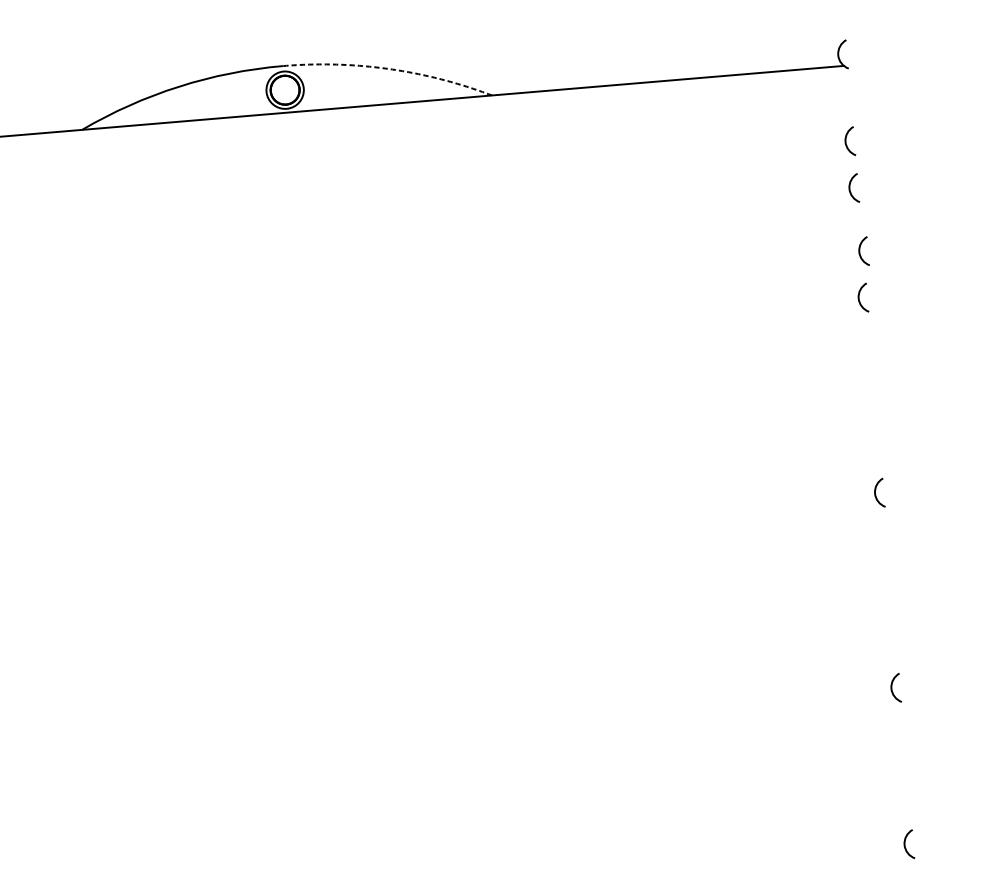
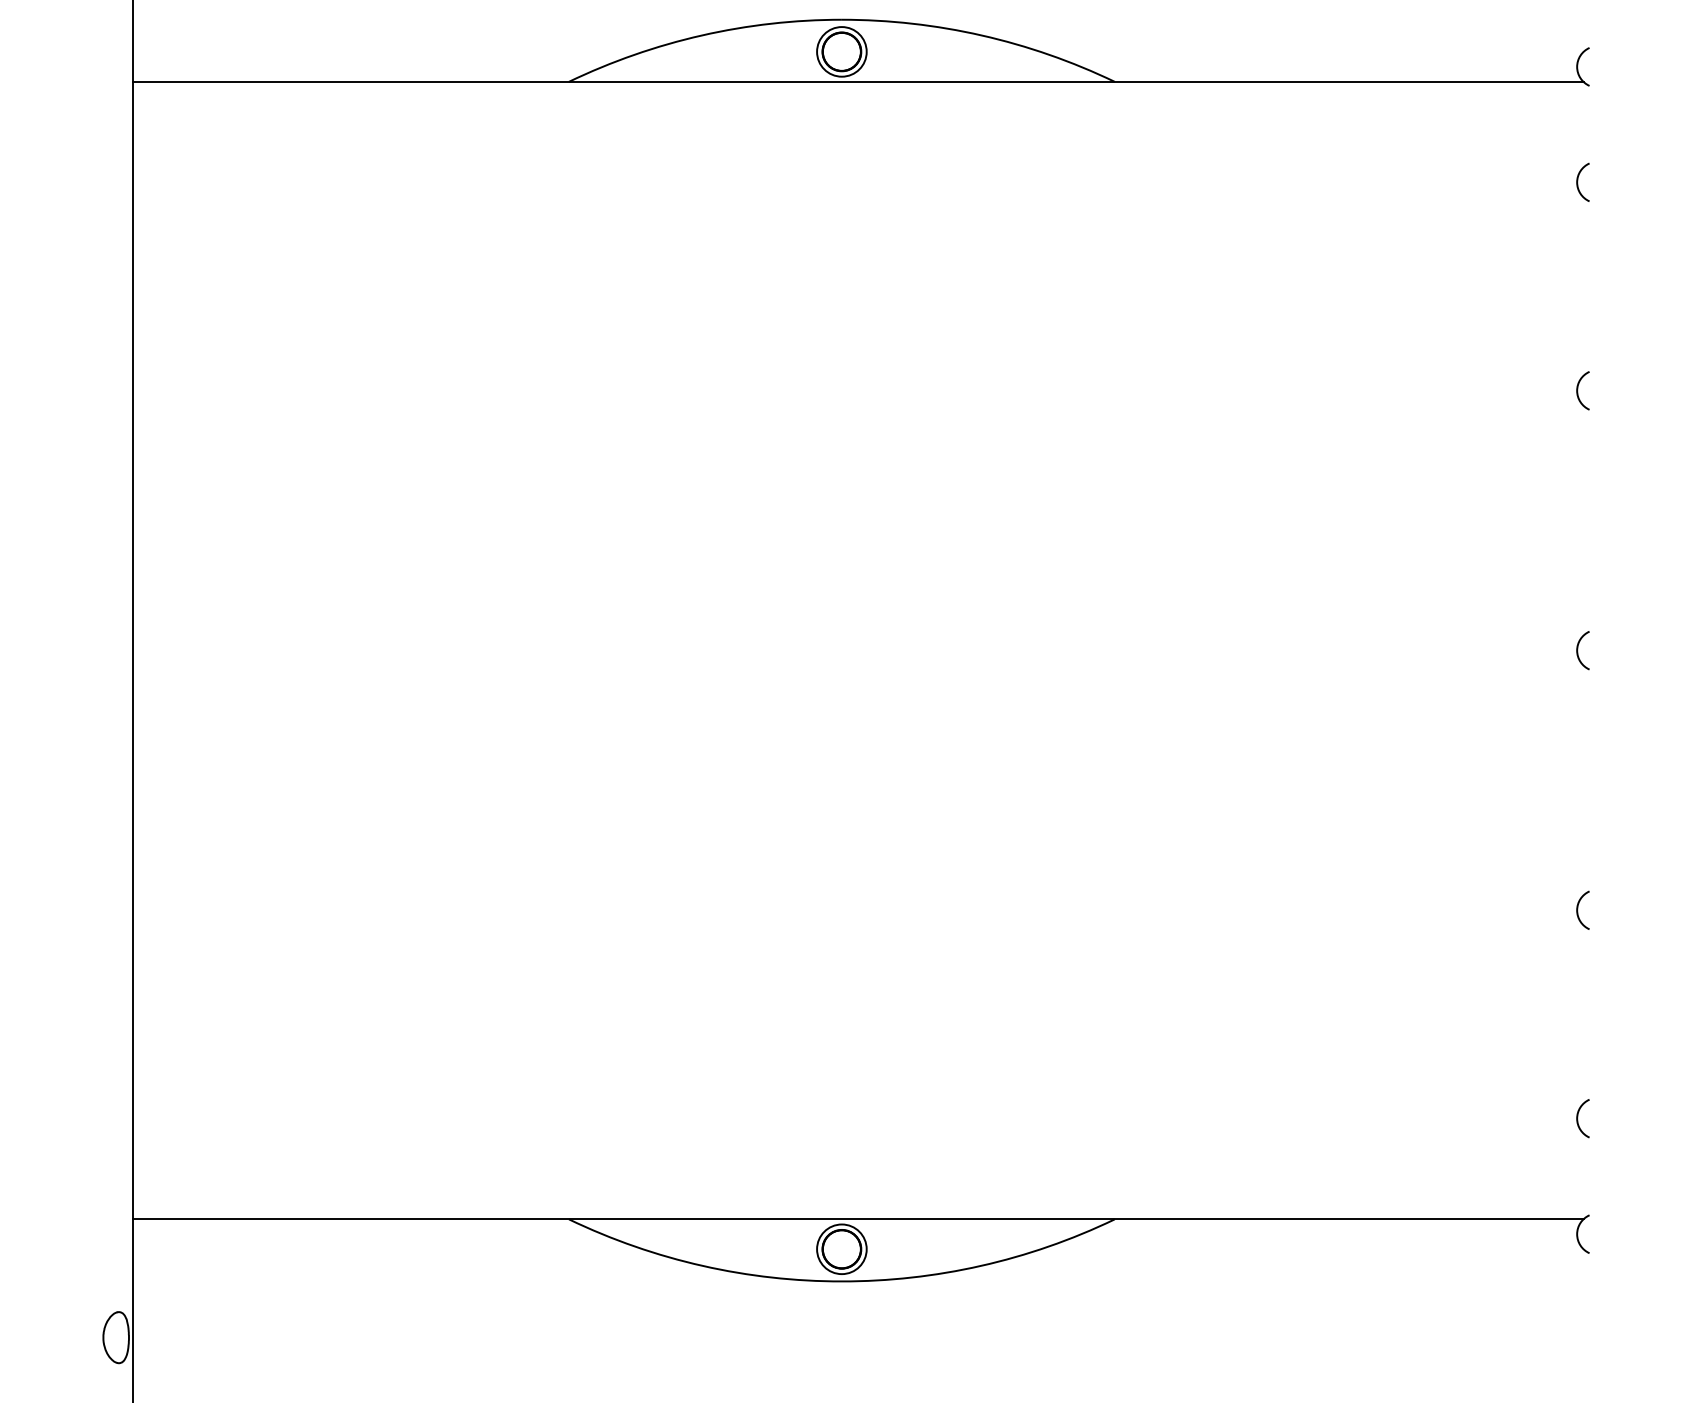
arc: (388, 69) -> (981, 35), dashed -> solid
arc: (850, 188) -> (1578, 244), removed
arc: (860, 251) -> (1584, 328), removed

